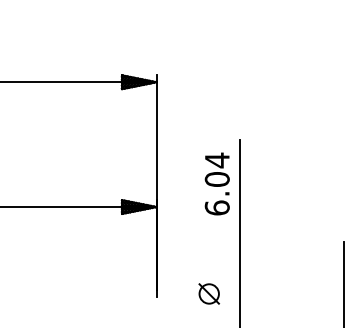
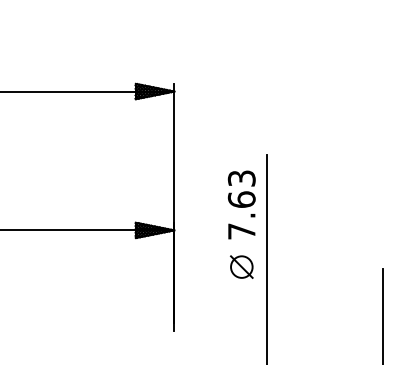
text: (217, 183) -> (241, 204), 6.04 -> 7.63
part: (208, 293) -> (241, 266), moved

